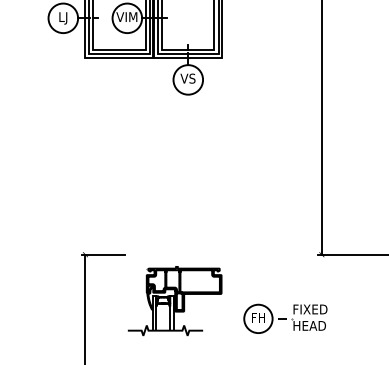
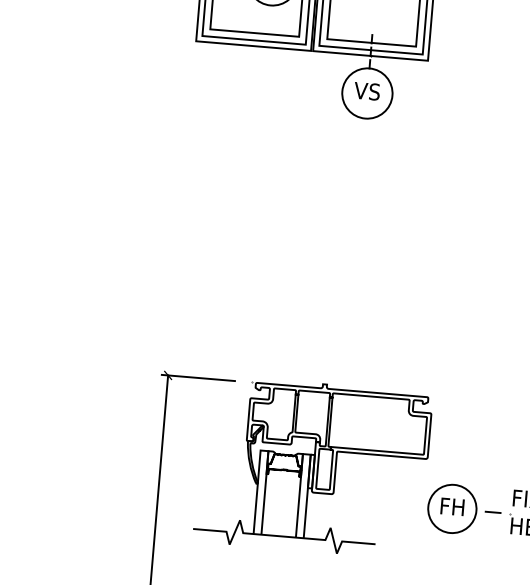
part: (174, 300) -> (312, 465), size x1.43

